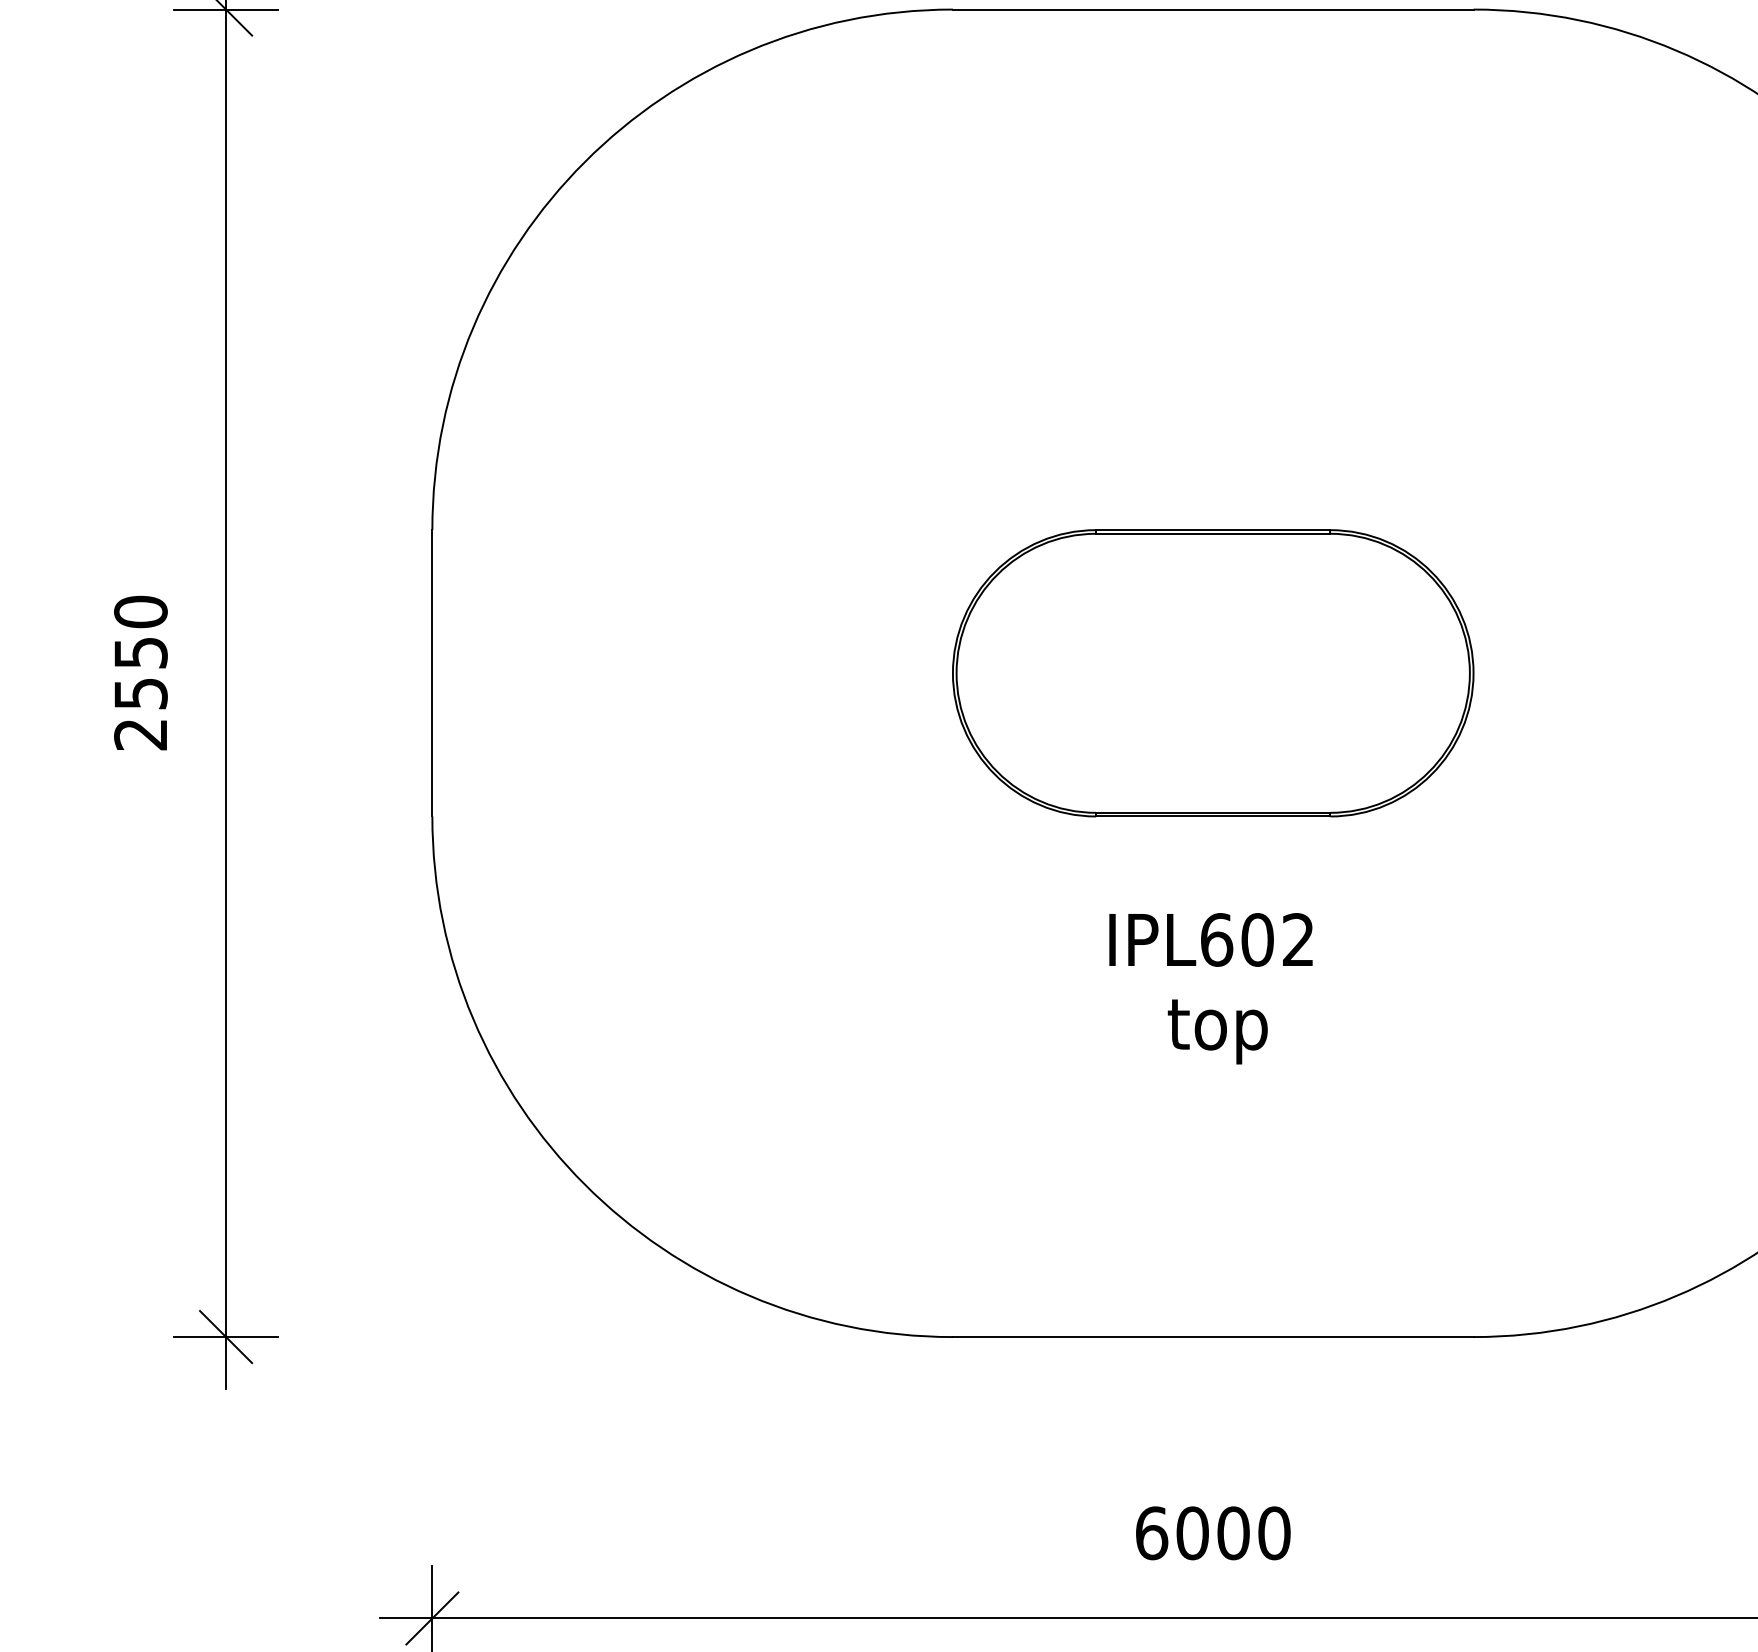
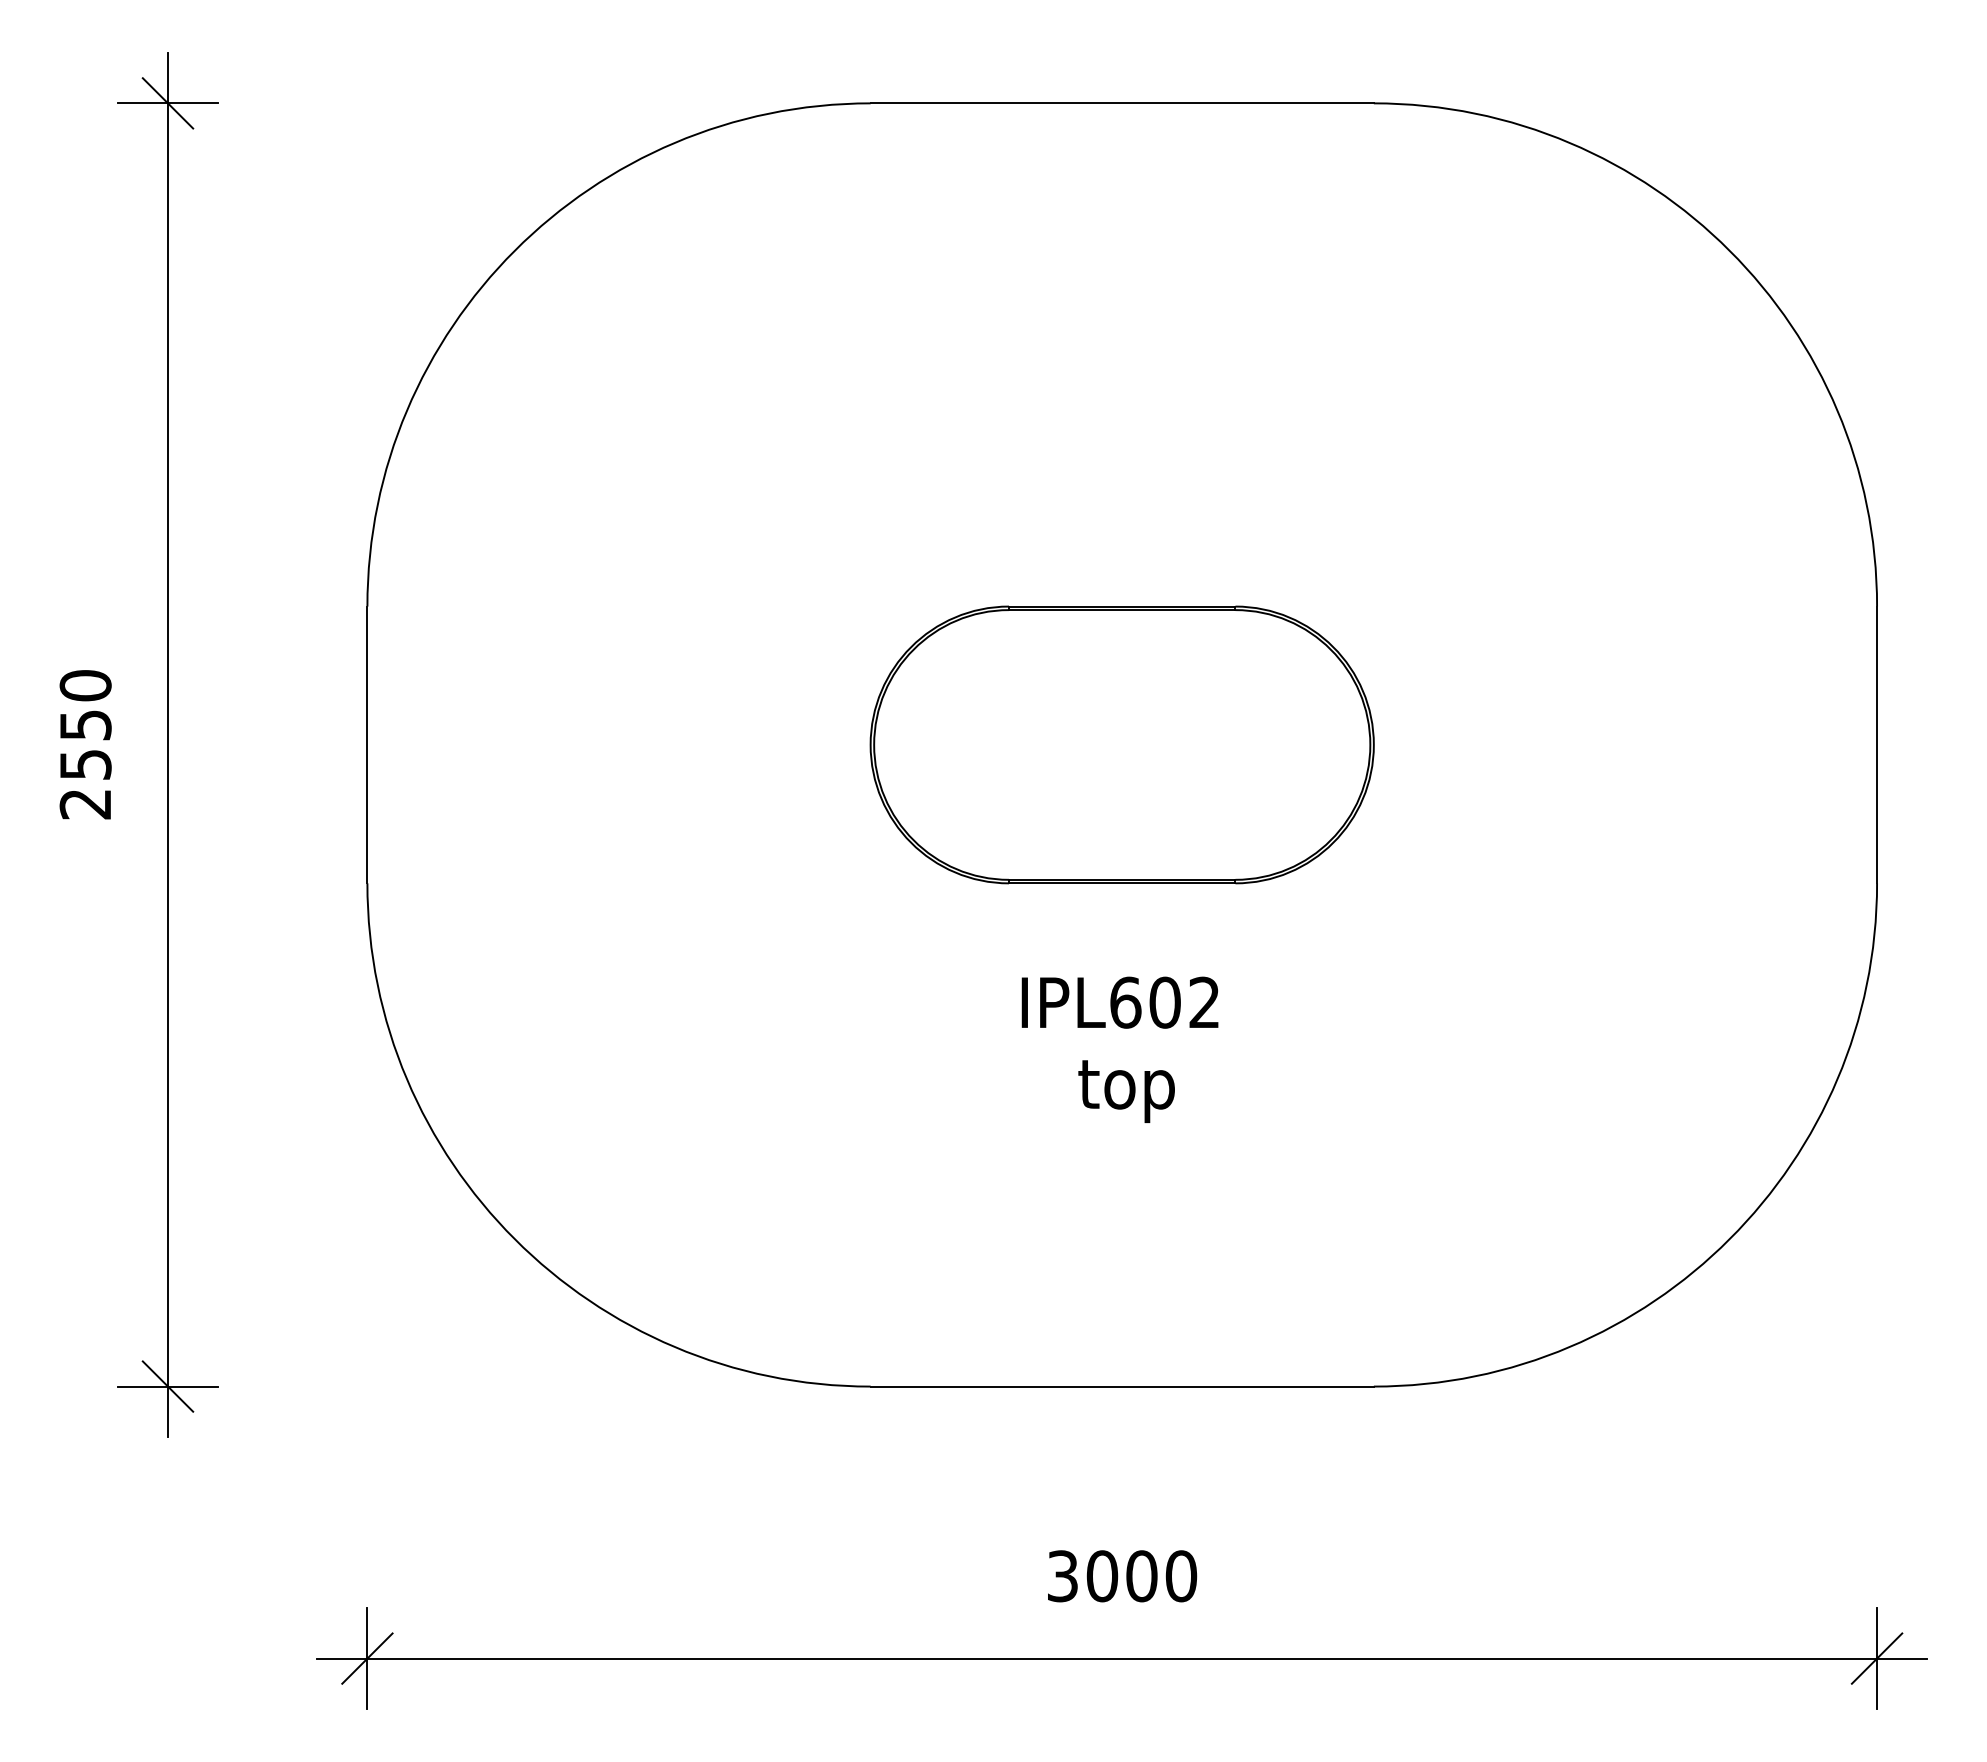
text: (1151, 1533) -> (1062, 1576), 6000 -> 3000

